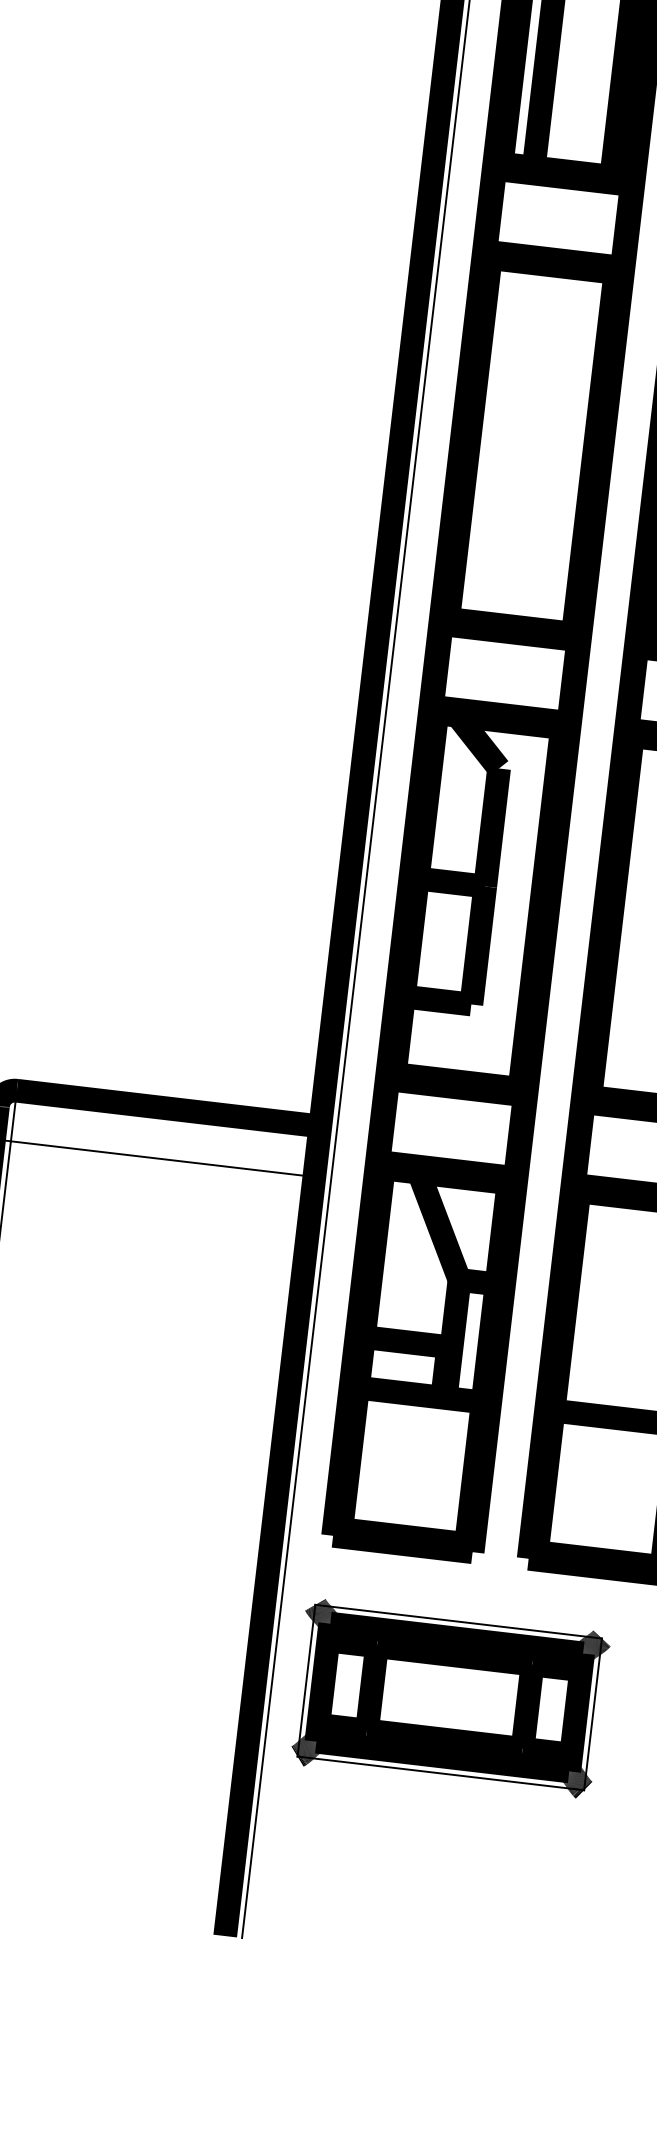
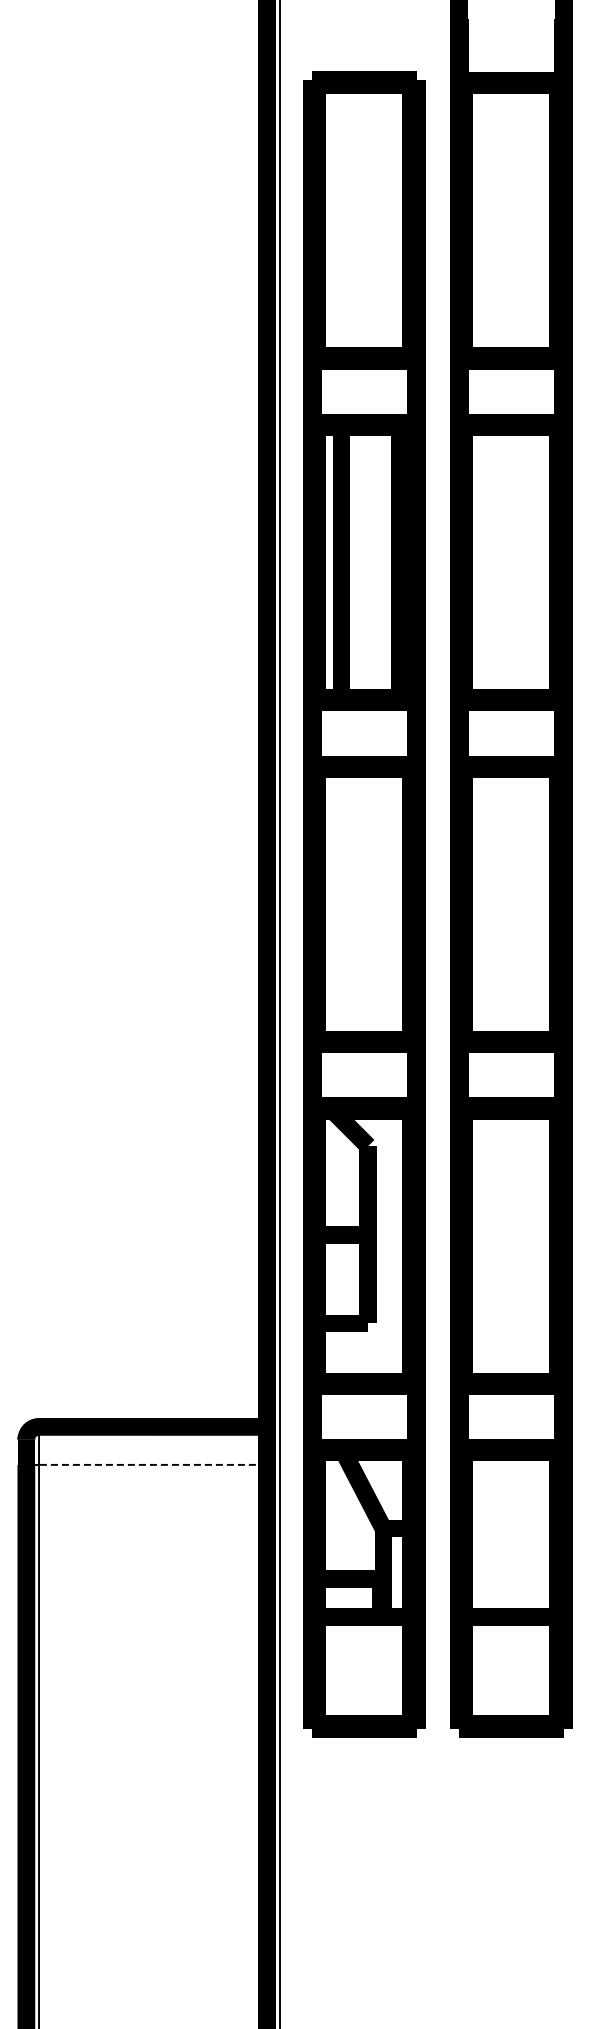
line: (162, 1158) -> (152, 1464), solid -> dashed
part: (449, 1698) -> (412, 1839), removed

